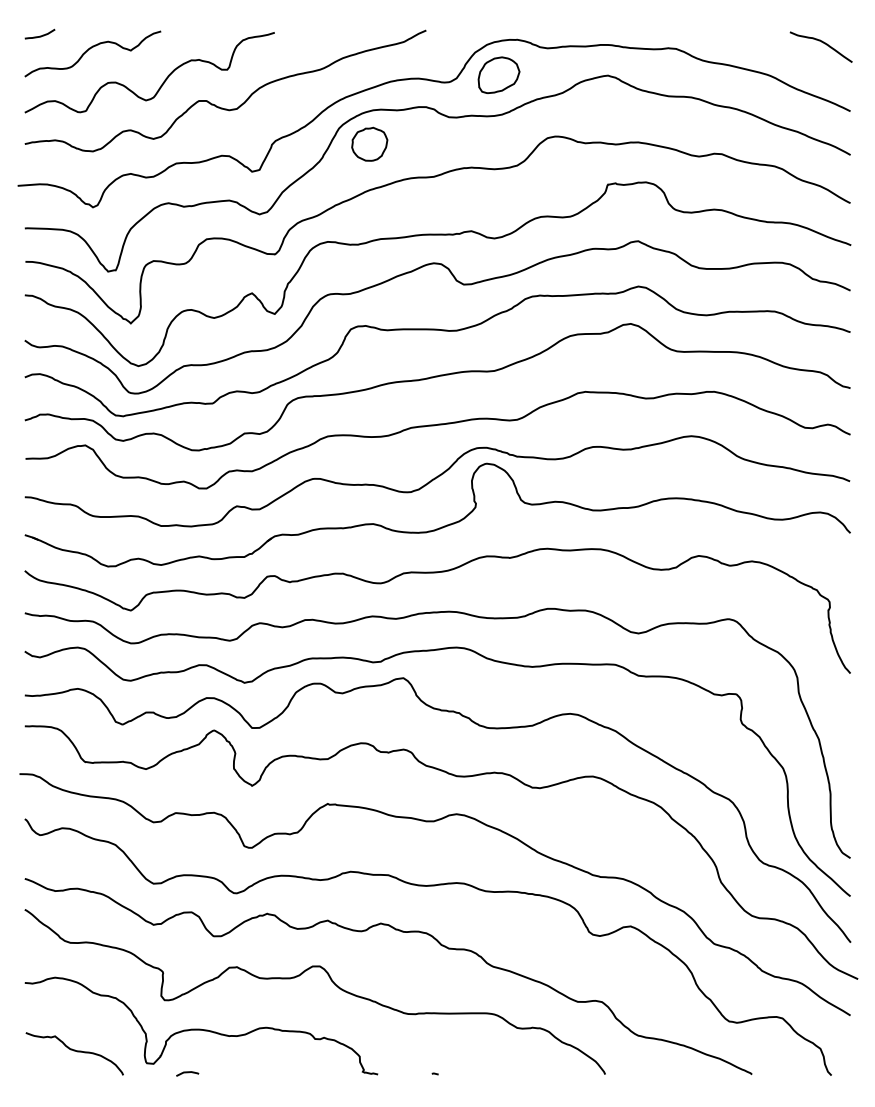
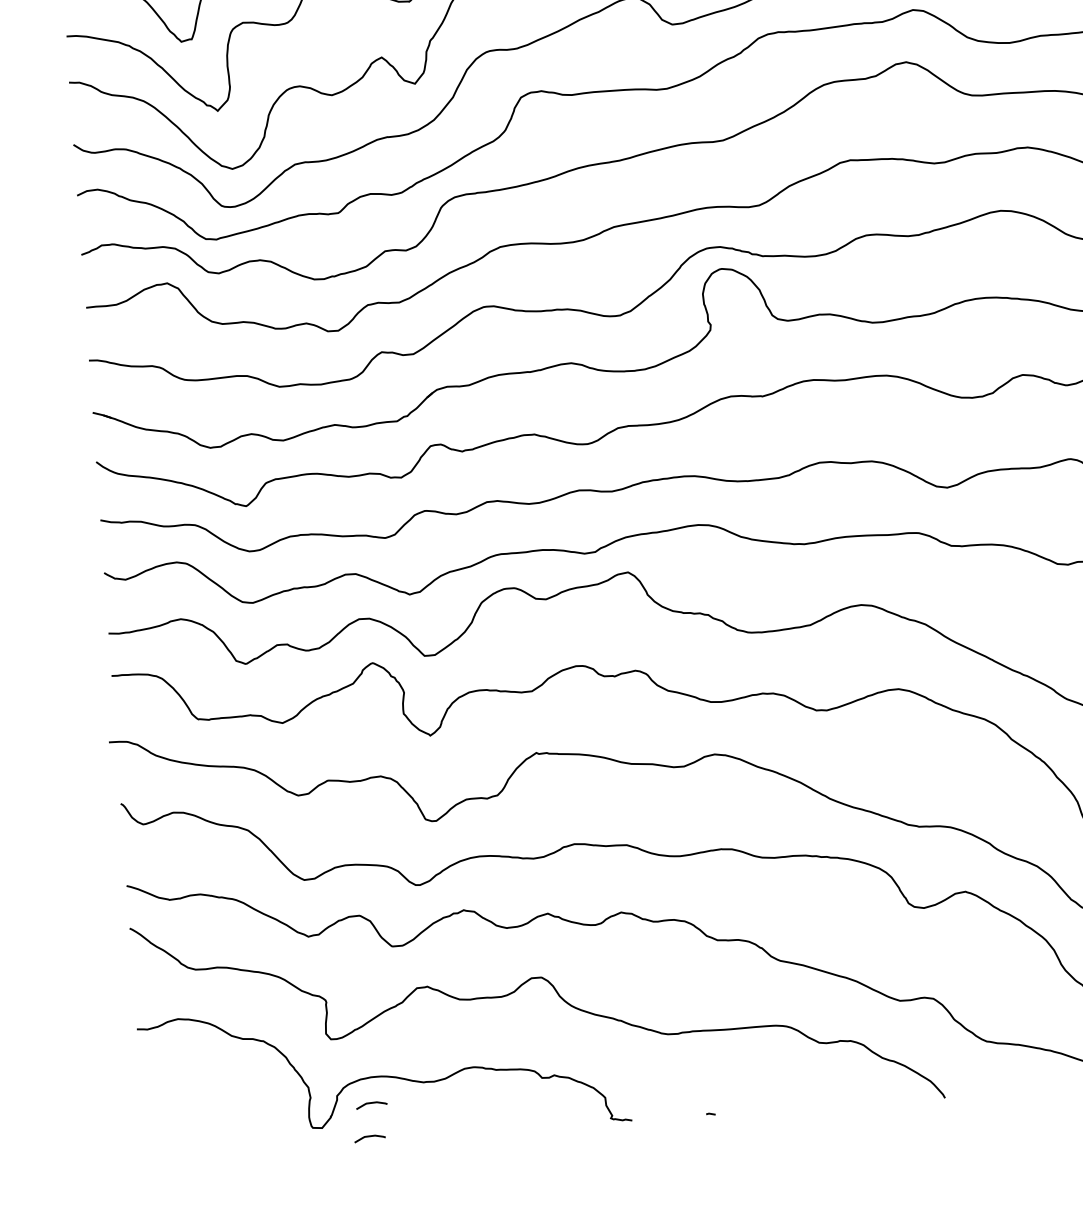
curve: (190, 1049) -> (371, 1104), added
curve: (74, 1051) -> (212, 1118), removed

